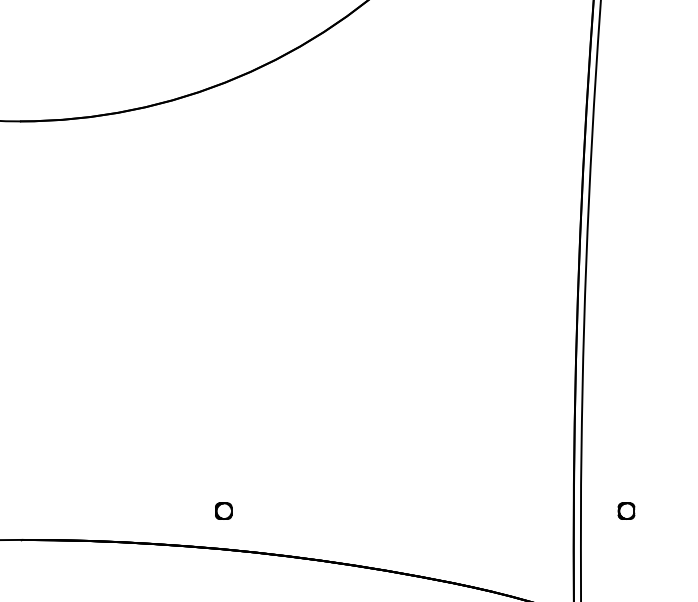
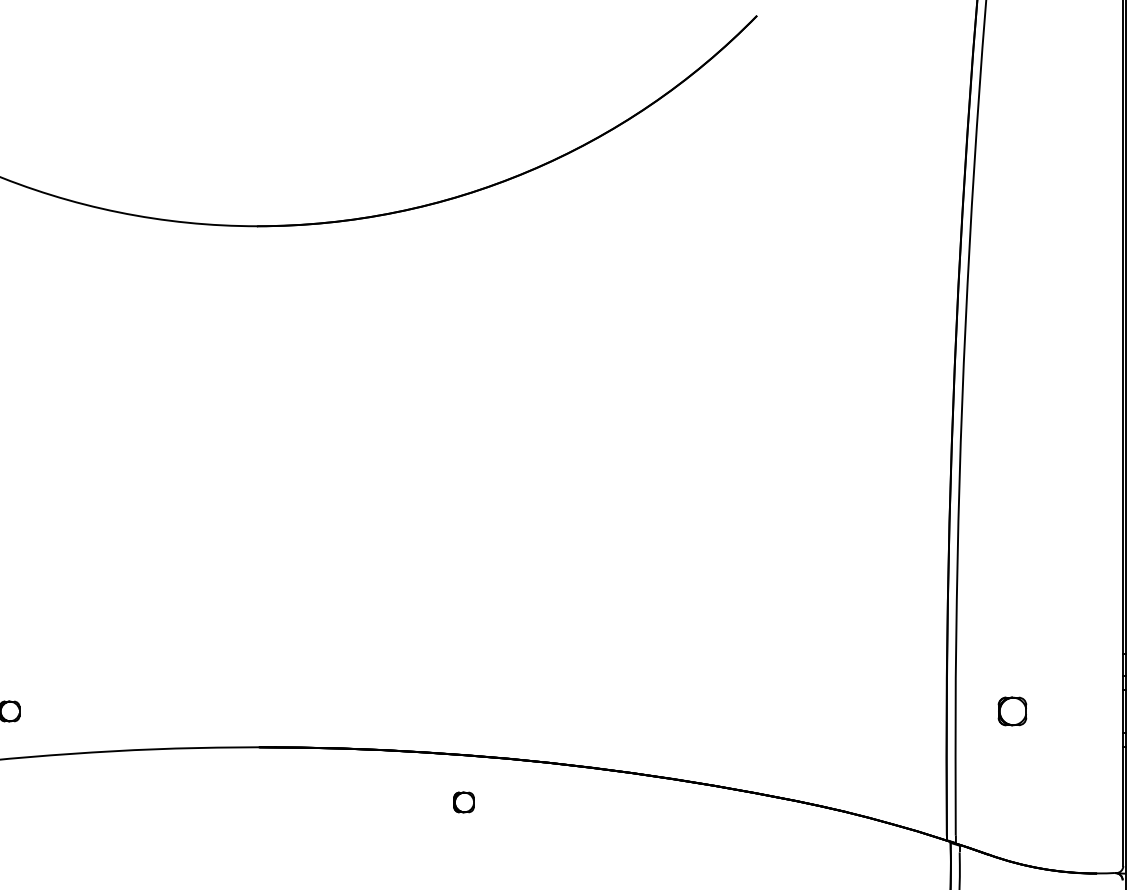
part: (223, 511) -> (463, 802), moved
part: (625, 511) -> (1011, 711), size x1.4

